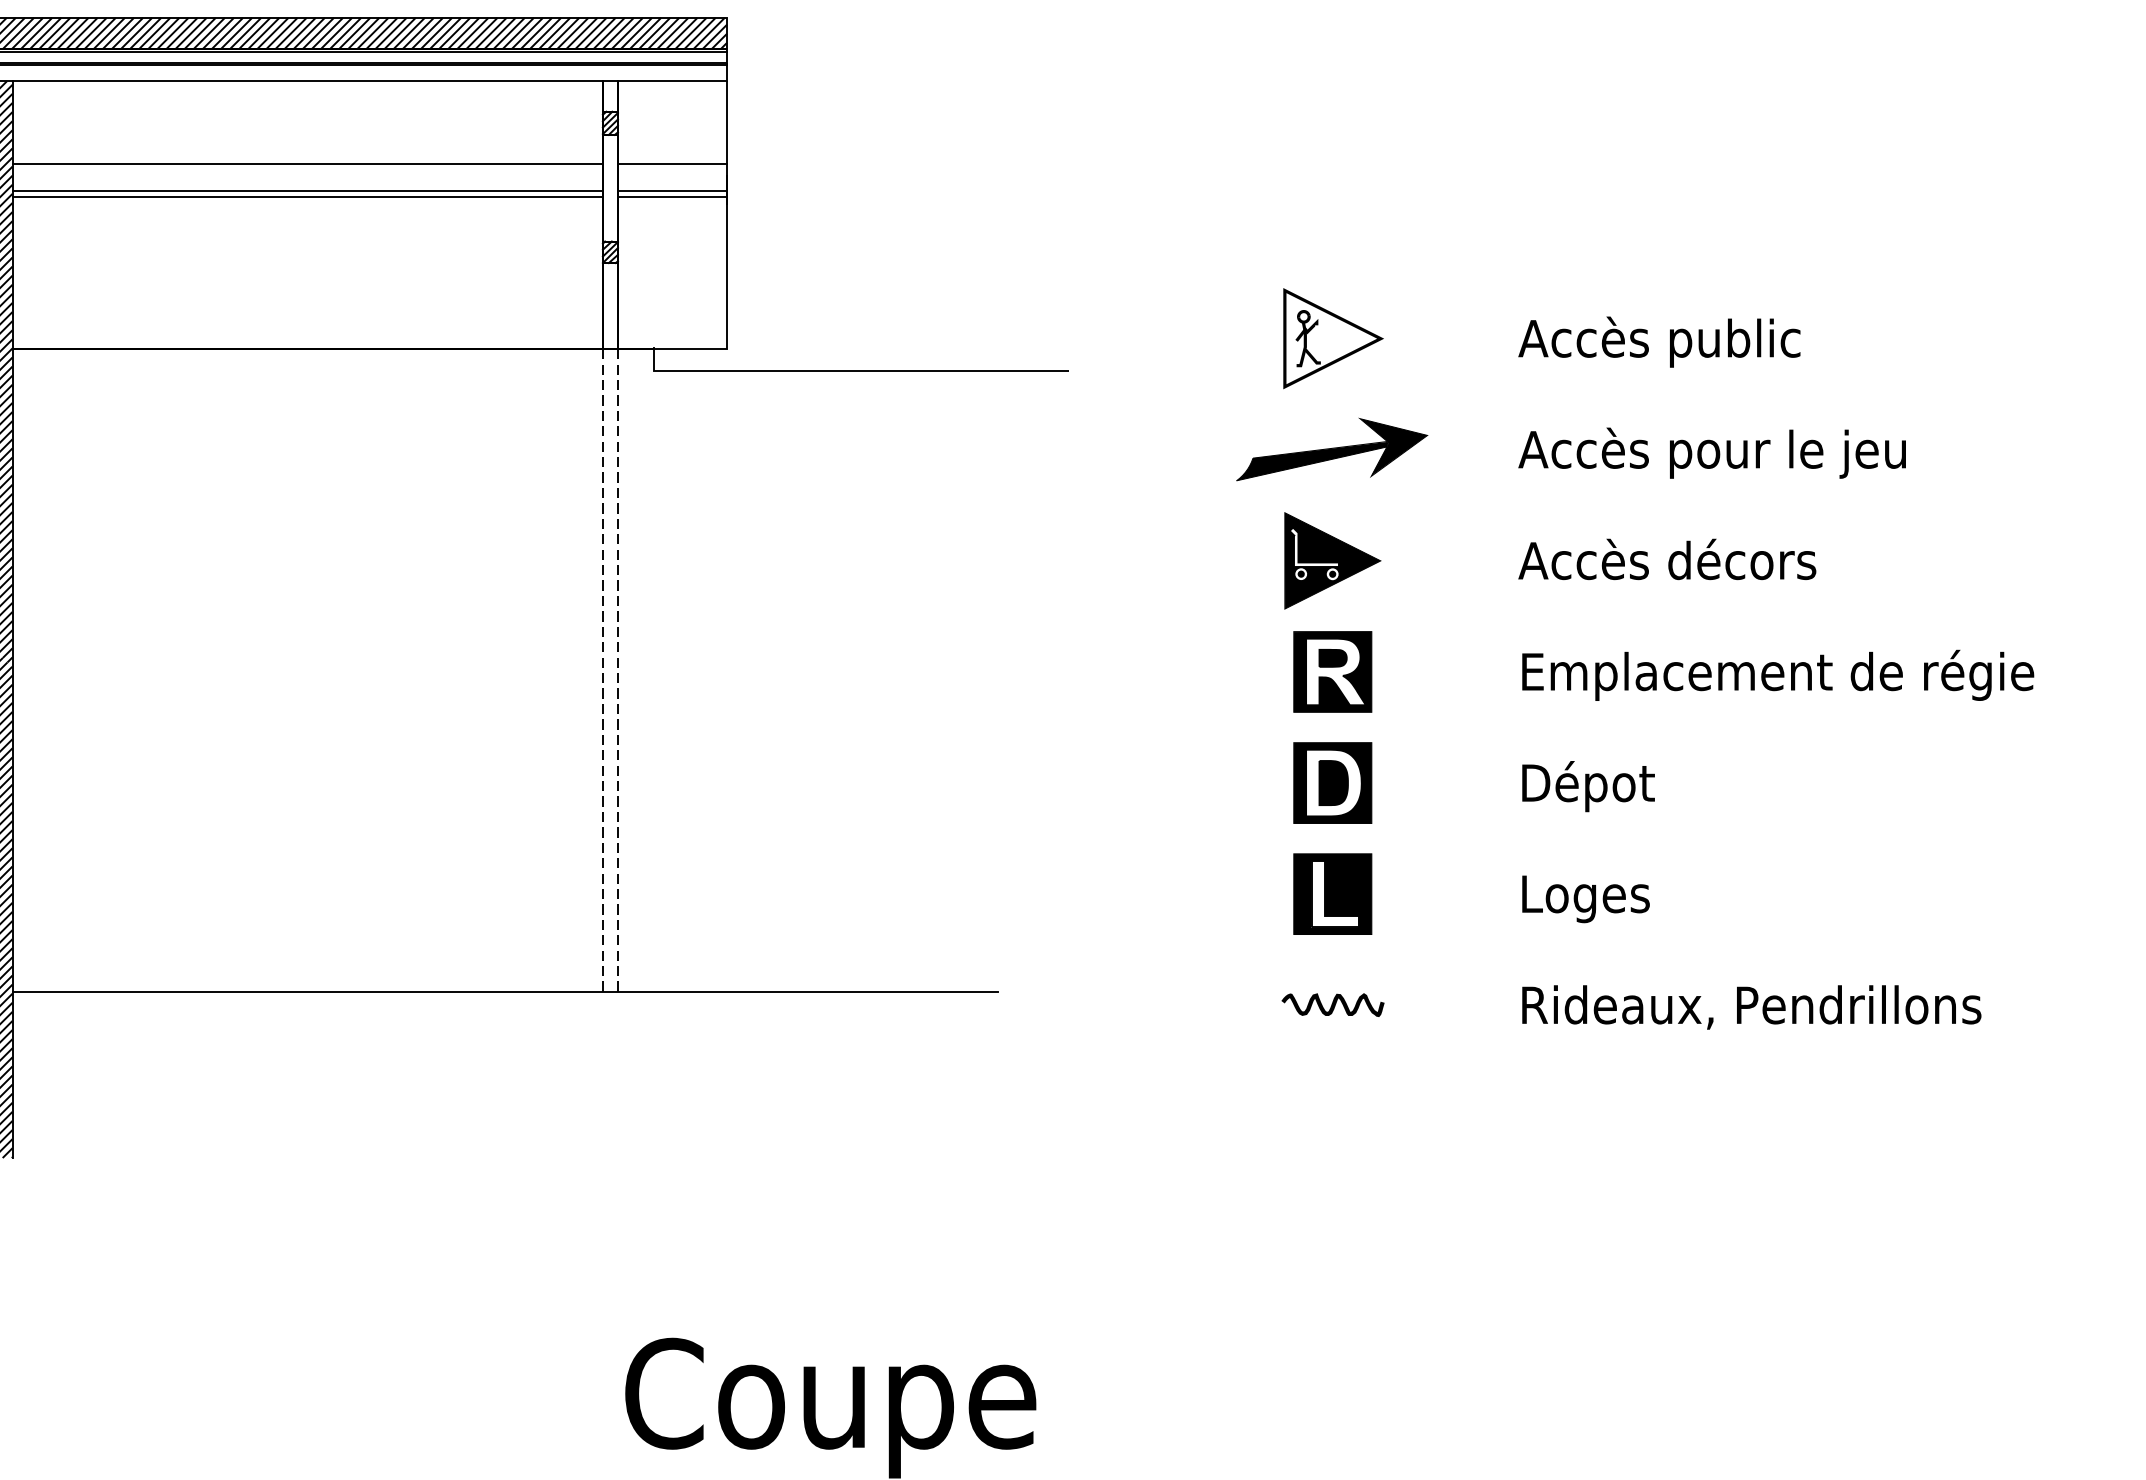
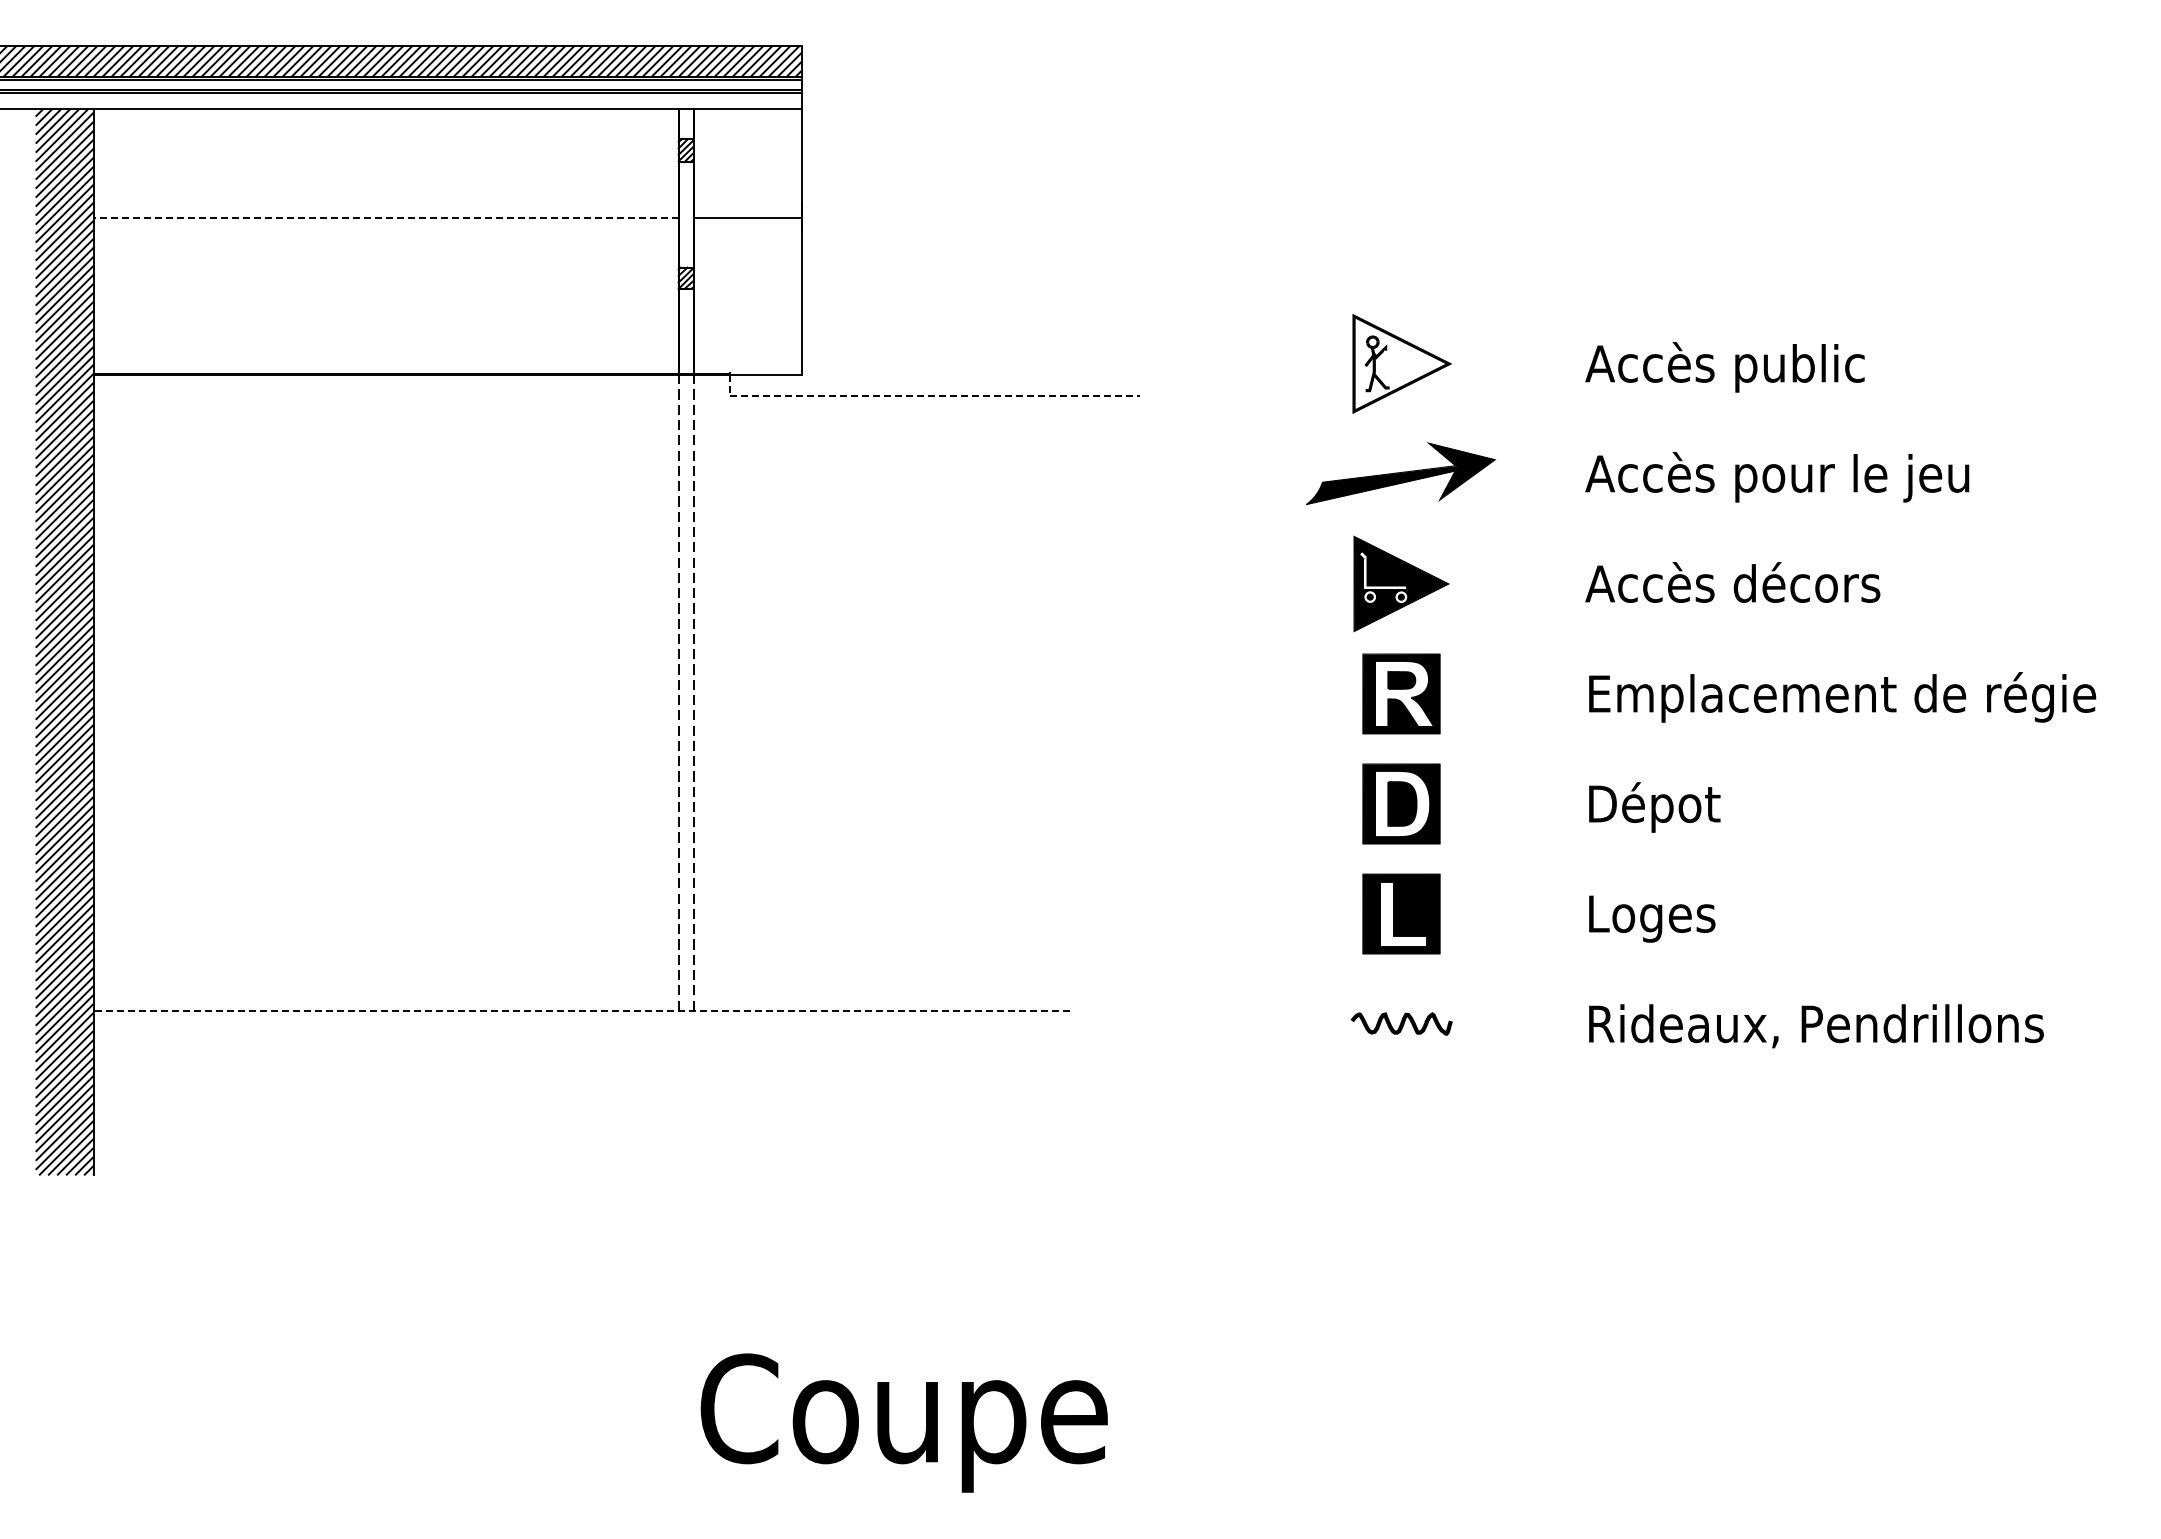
line: (306, 163) -> (385, 190), removed
line: (672, 163) -> (747, 190), removed
line: (306, 190) -> (385, 217), solid -> dashed
line: (306, 196) -> (385, 223), removed
line: (672, 196) -> (747, 223), removed
line: (850, 371) -> (923, 396), solid -> dashed
line: (504, 991) -> (581, 1010), solid -> dashed

